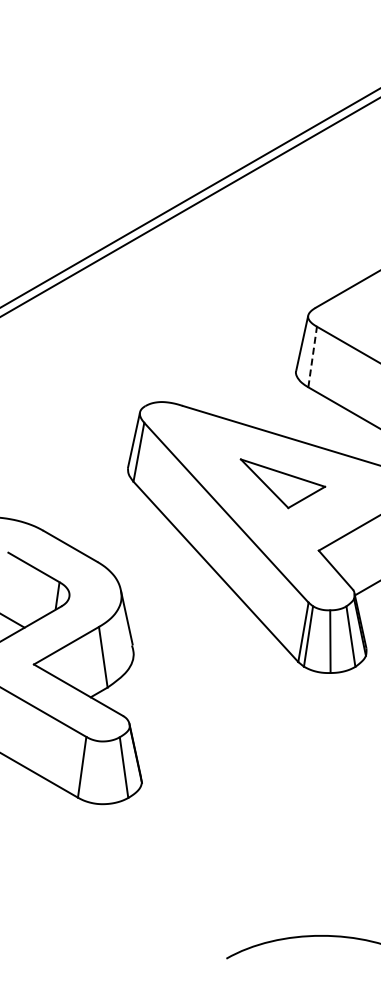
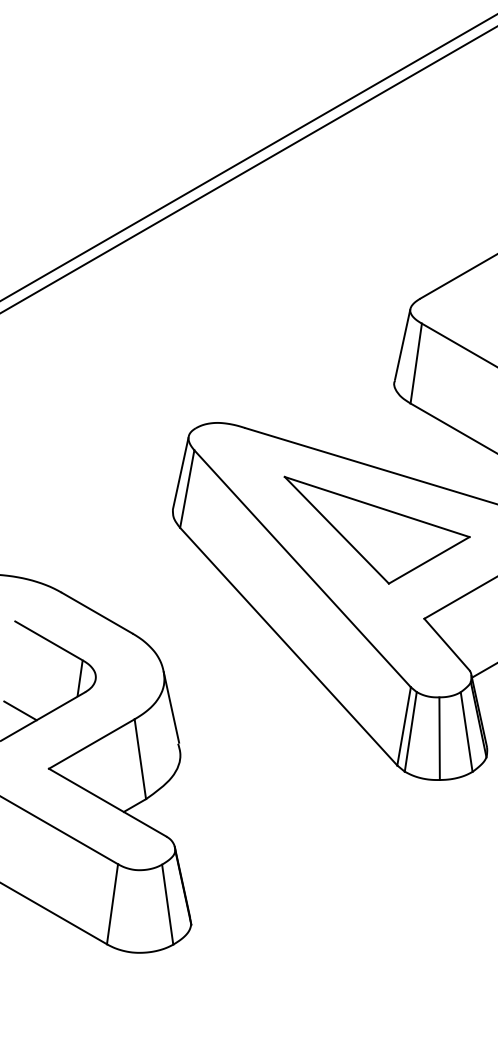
line: (312, 357) -> (416, 364), dashed -> solid
part: (282, 483) -> (376, 530), size x1.67

